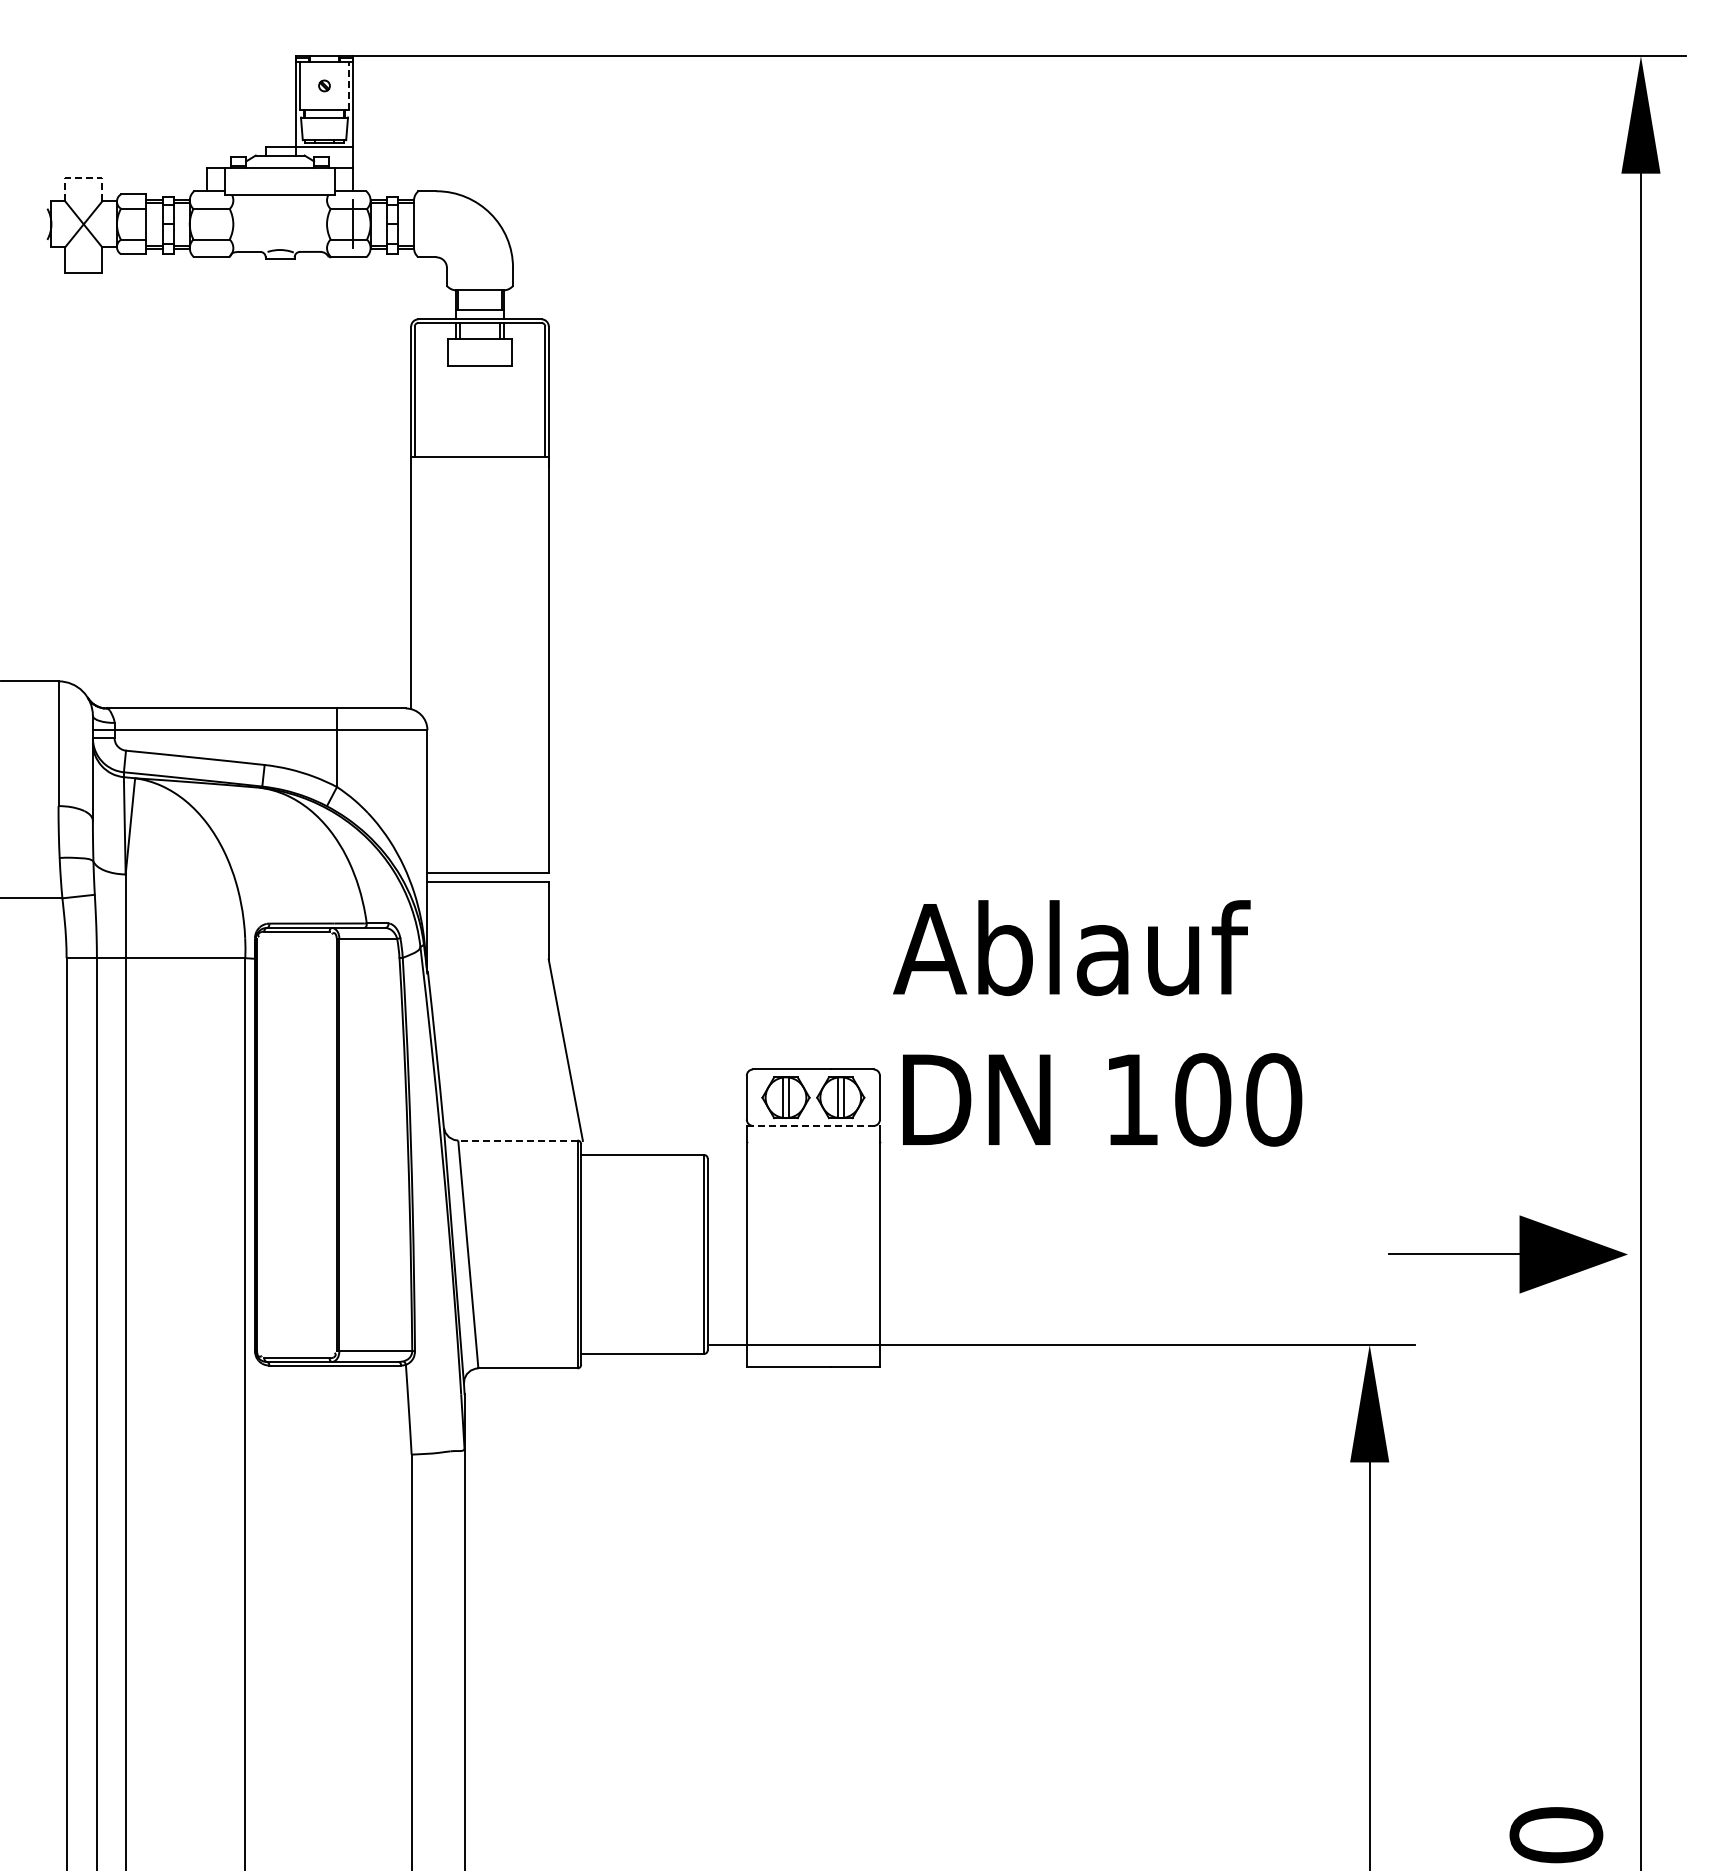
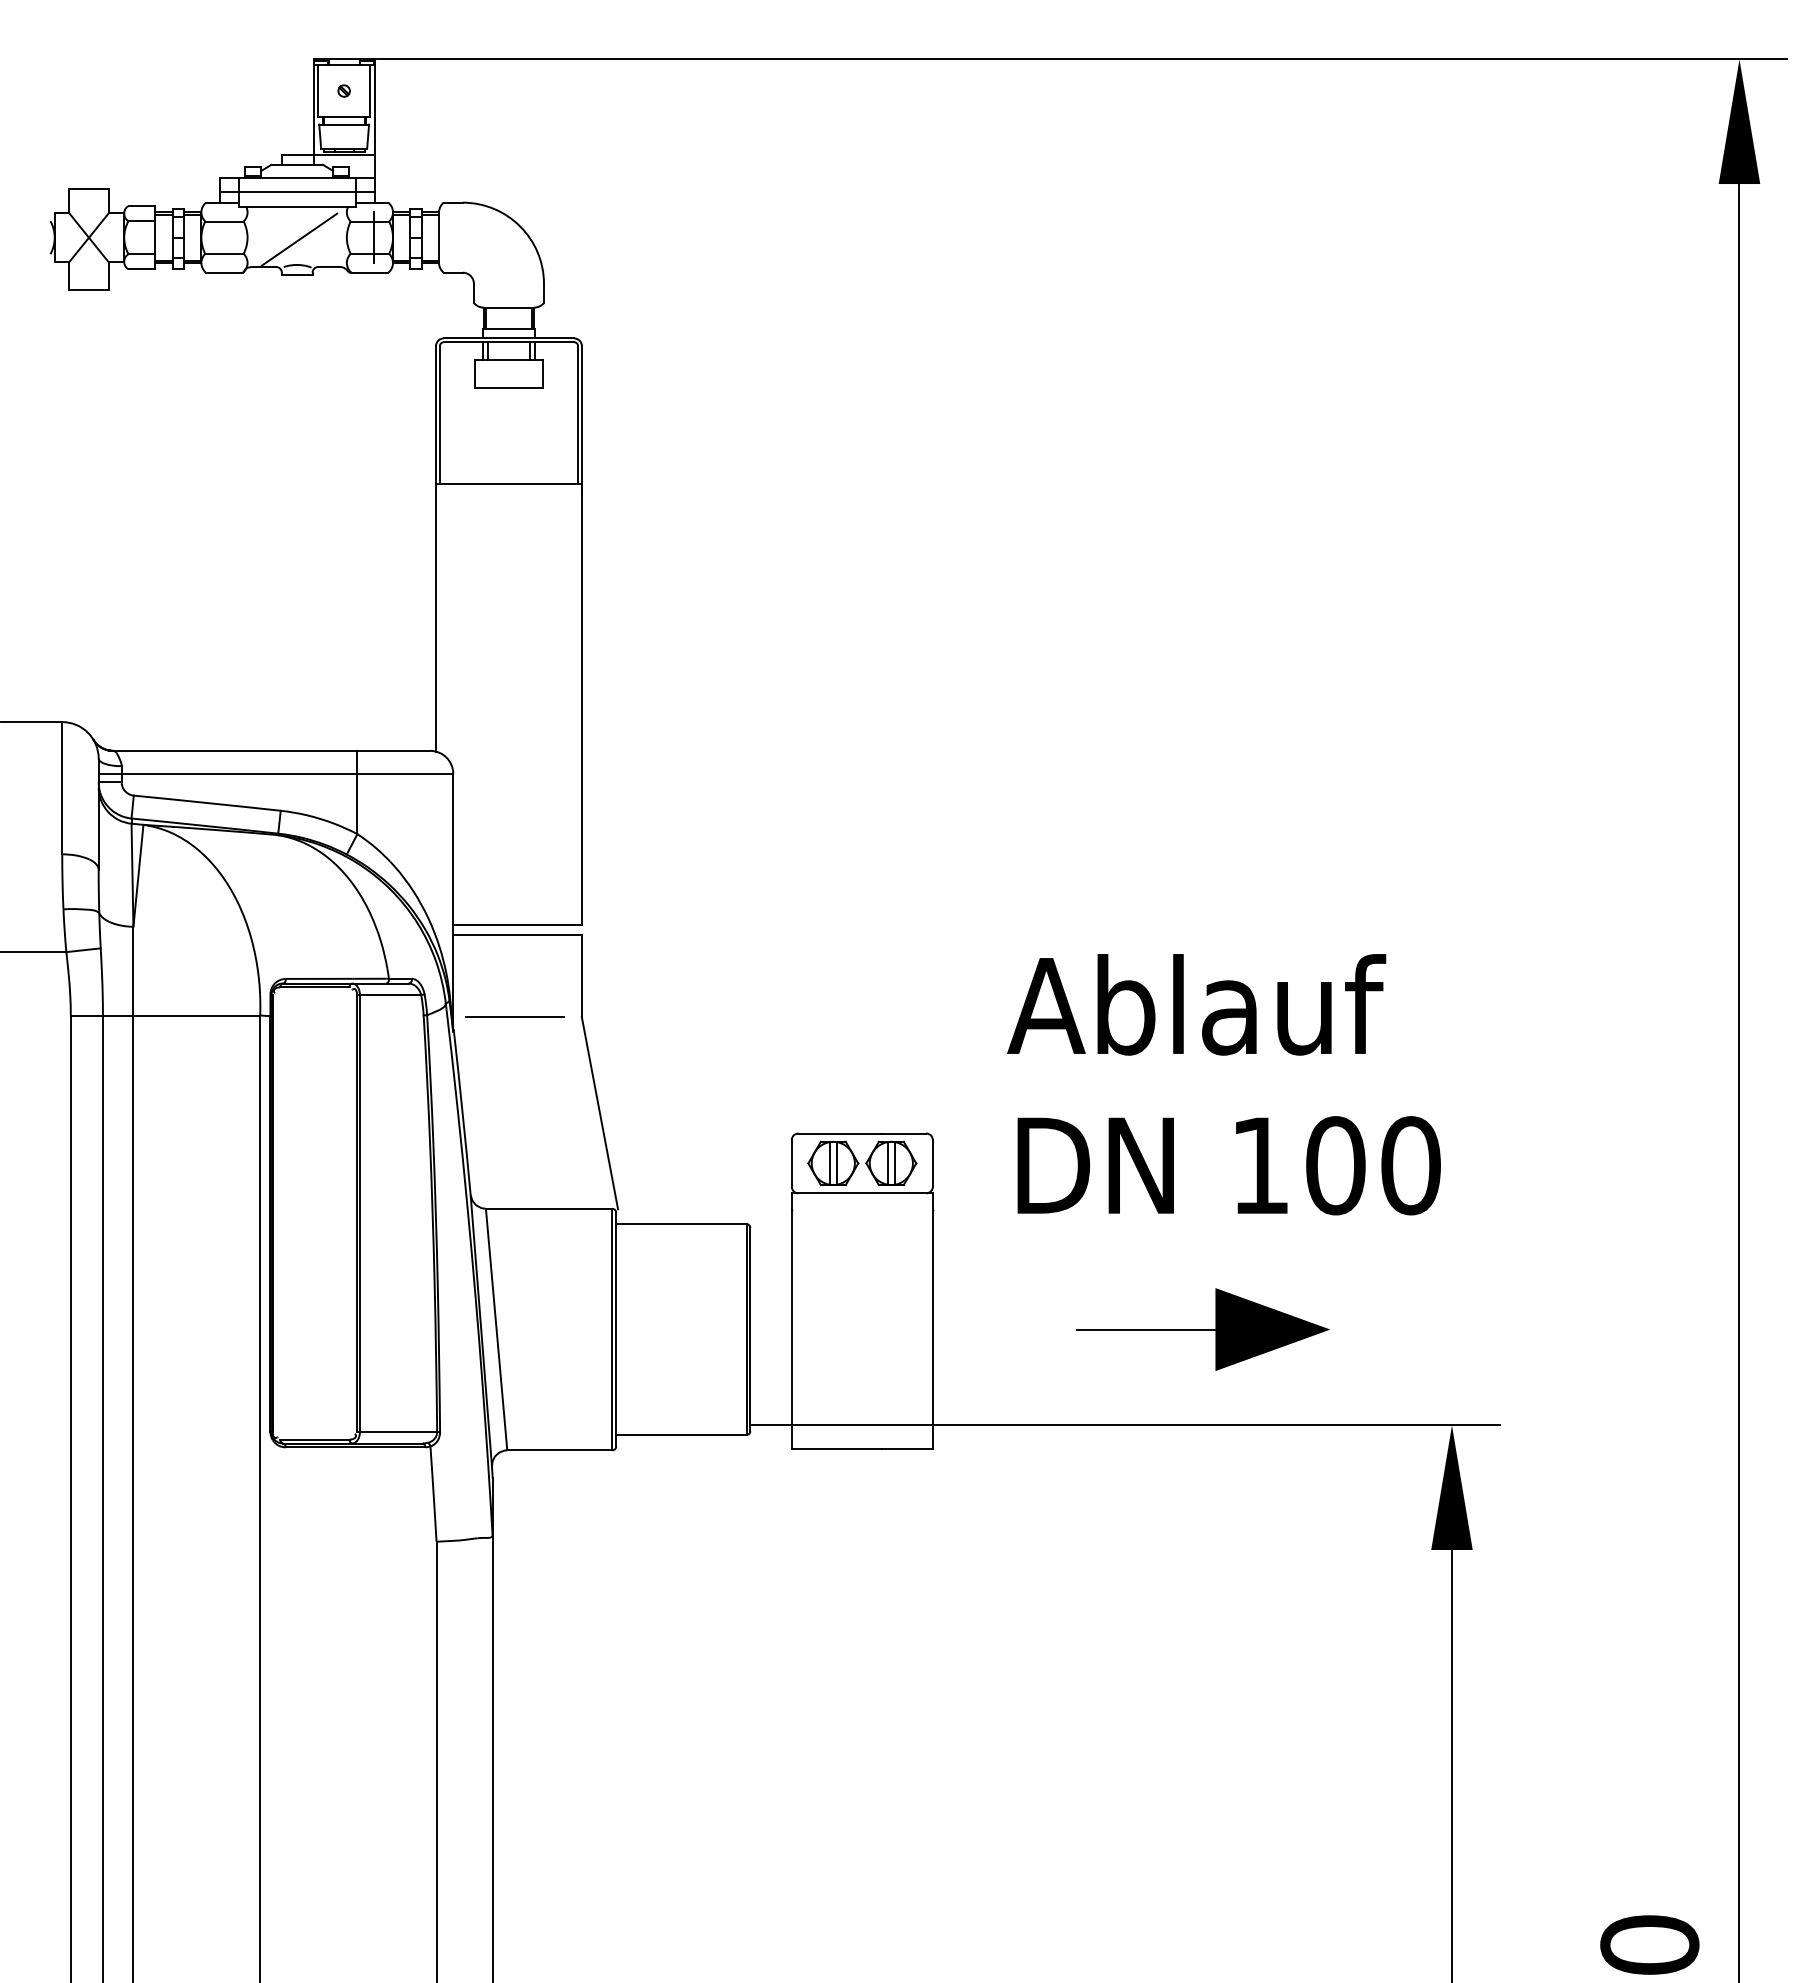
line: (348, 85) -> (369, 90), dashed -> solid
line: (83, 177) -> (88, 188), dashed -> solid
line: (279, 180) -> (296, 191), added
line: (281, 225) -> (298, 238), added
line: (485, 959) -> (514, 1016), added
text: (1097, 1023) -> (1223, 1084), moved
line: (813, 1125) -> (862, 1192), dashed -> solid
line: (517, 1140) -> (548, 1208), dashed -> solid
part: (1507, 1254) -> (1202, 1329), moved

